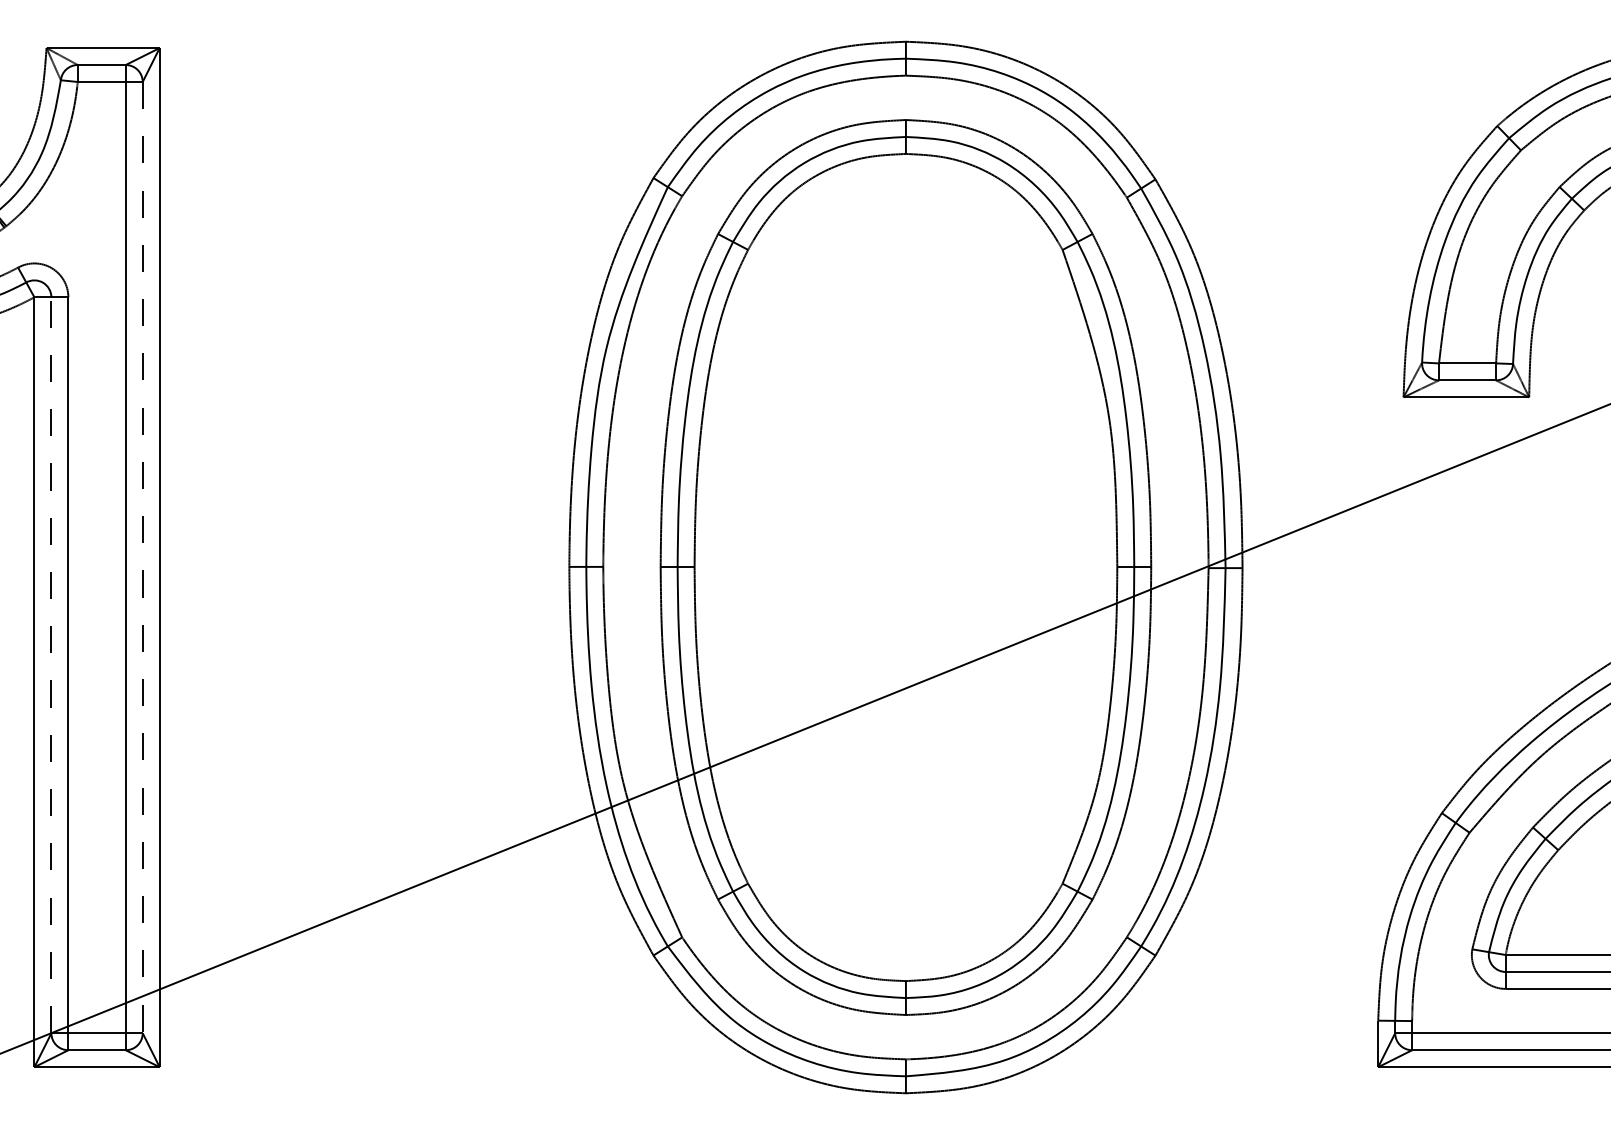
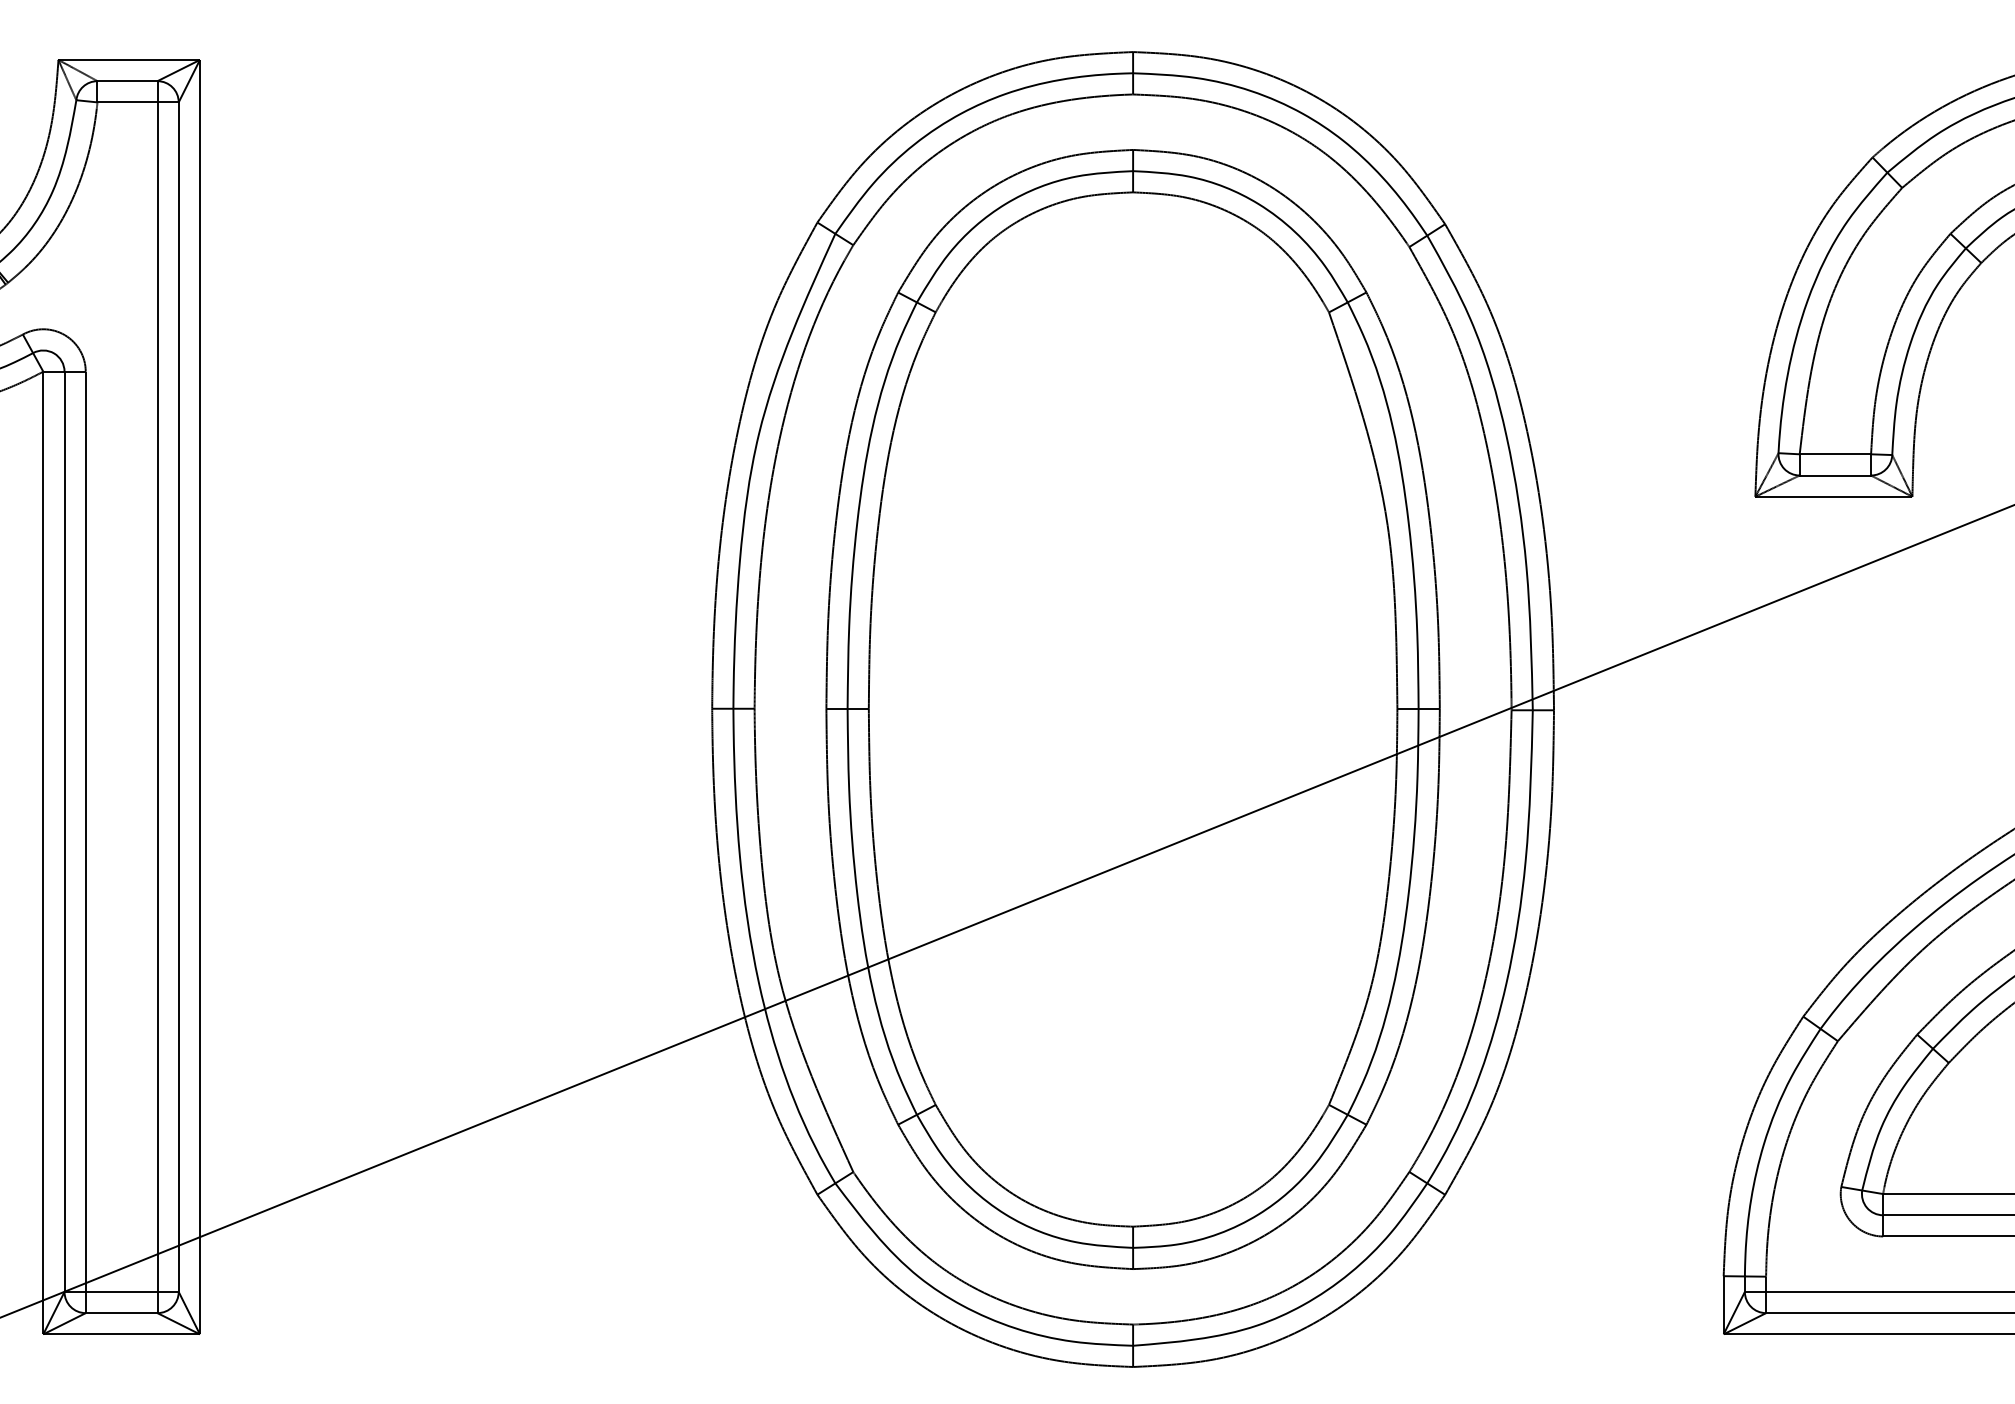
line: (142, 557) -> (178, 697), dashed -> solid
line: (51, 665) -> (64, 831), dashed -> solid

